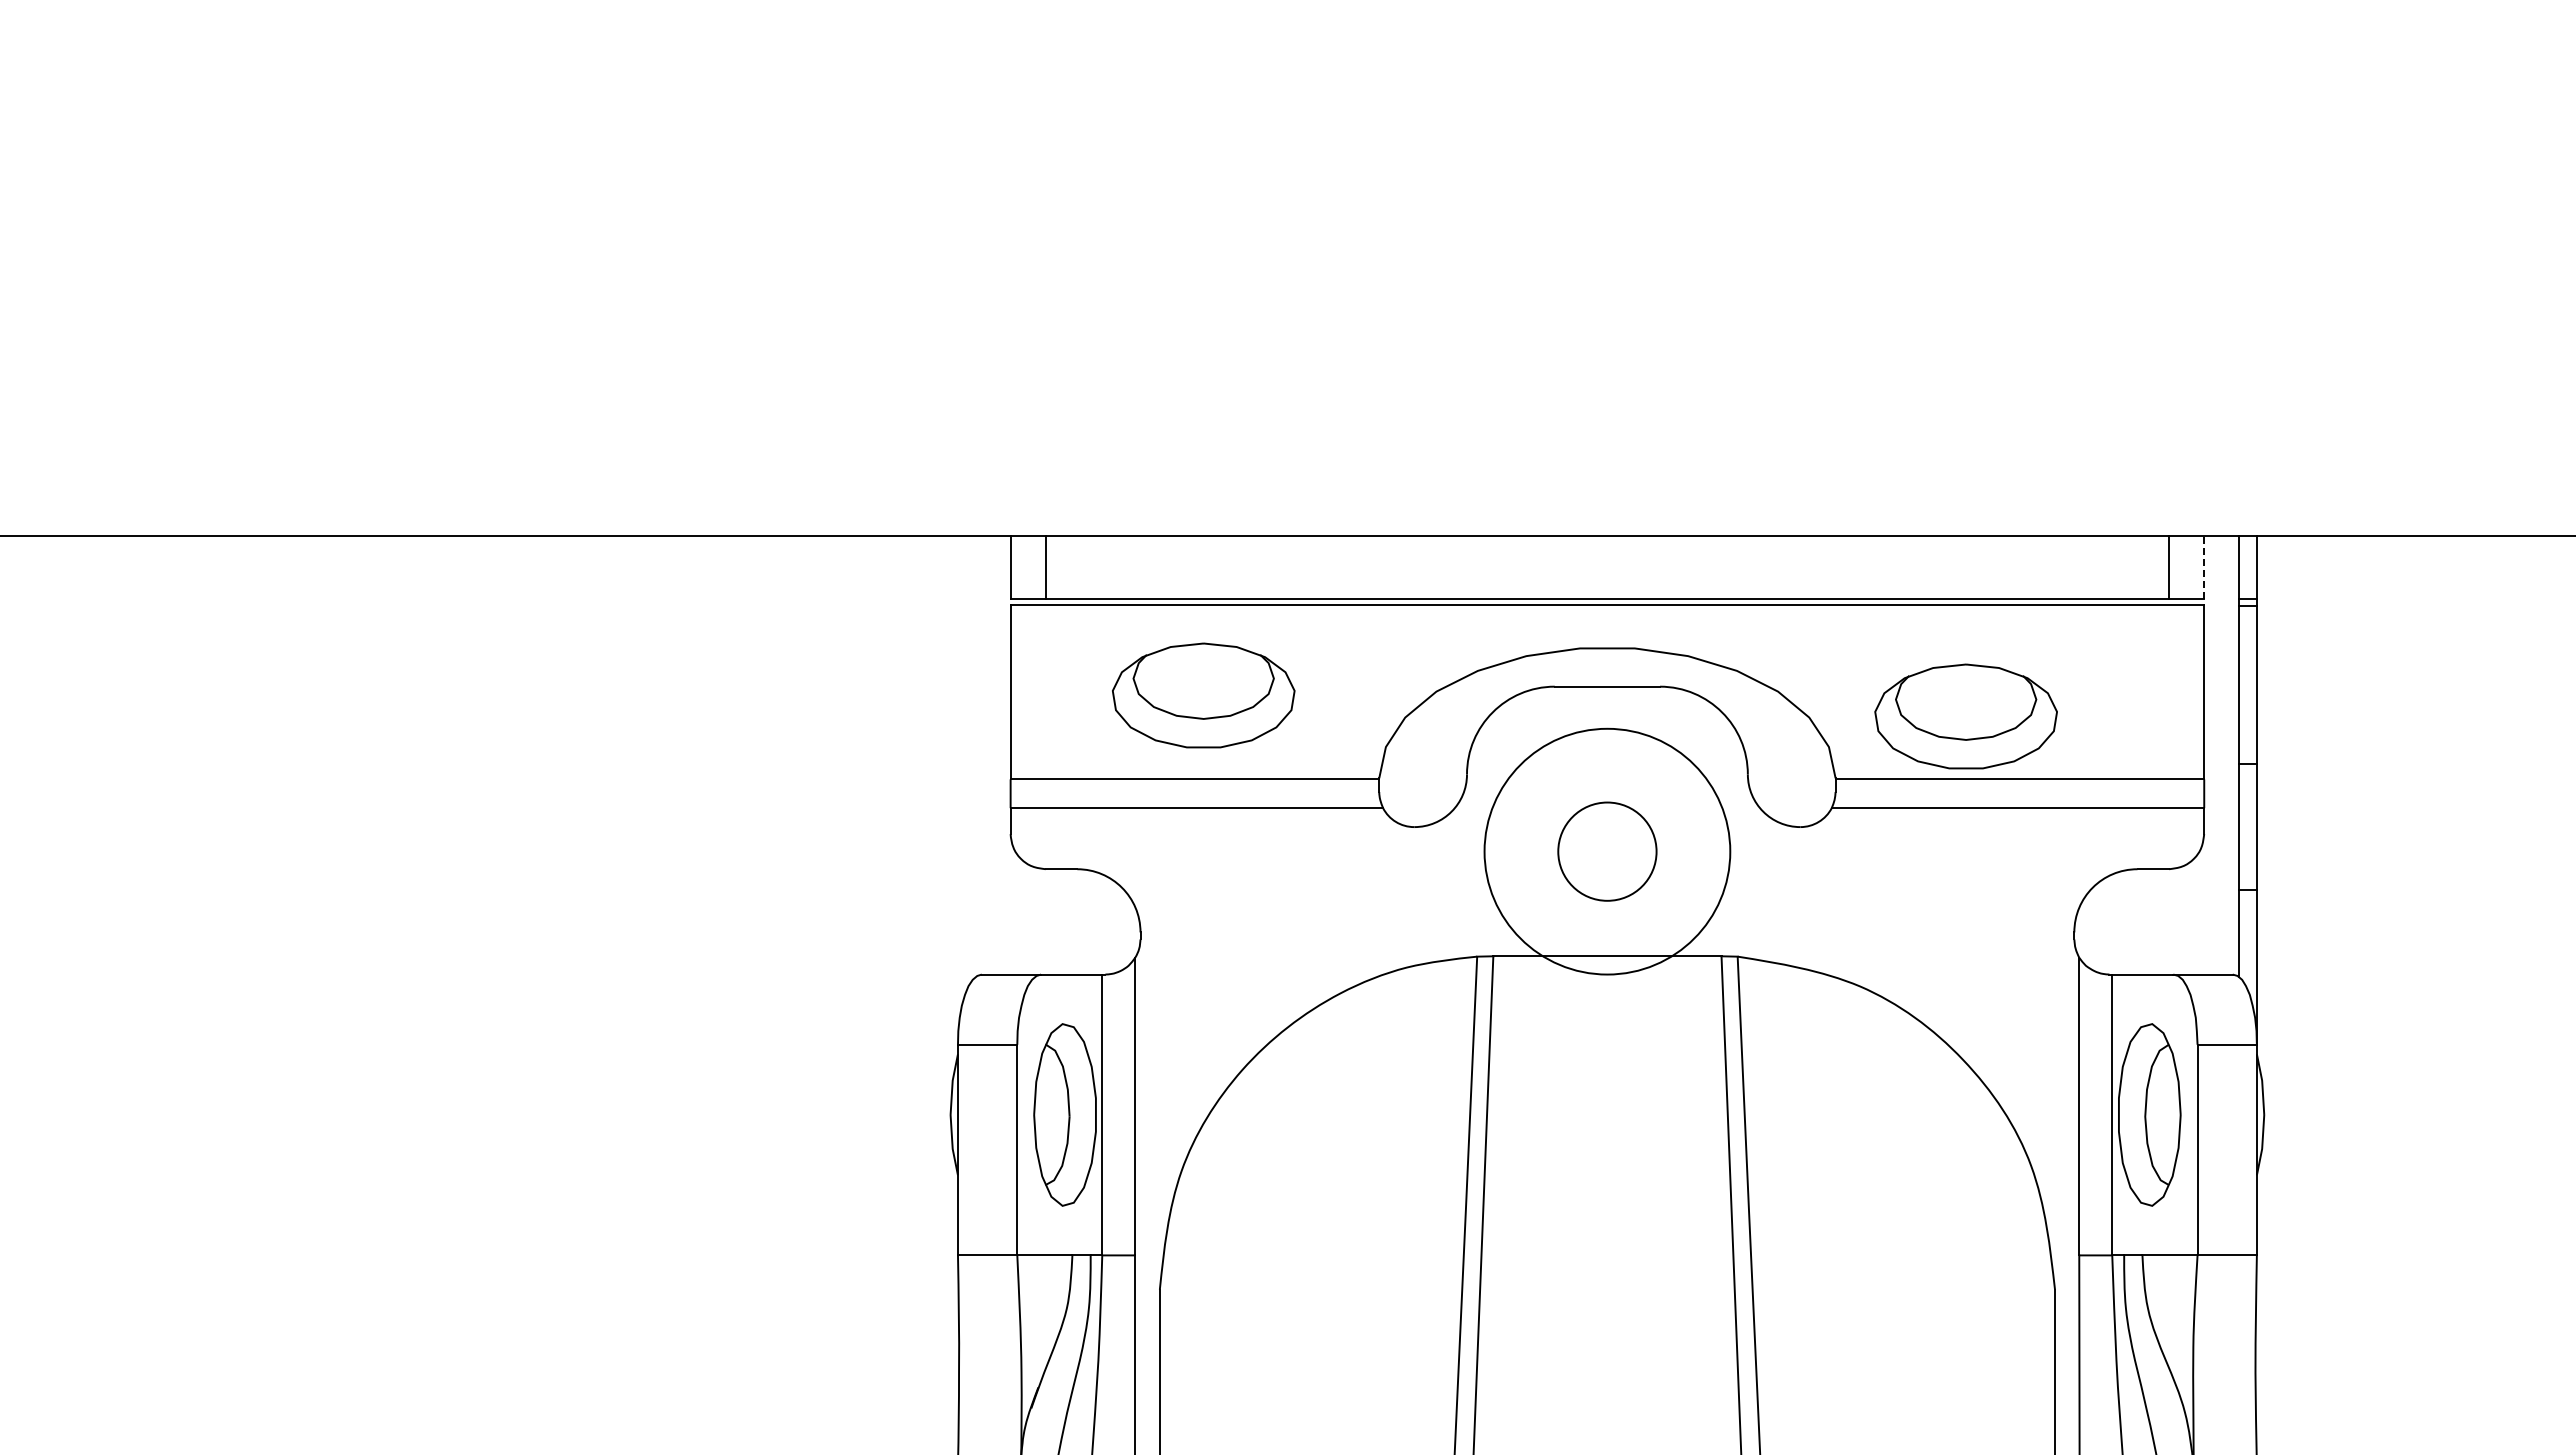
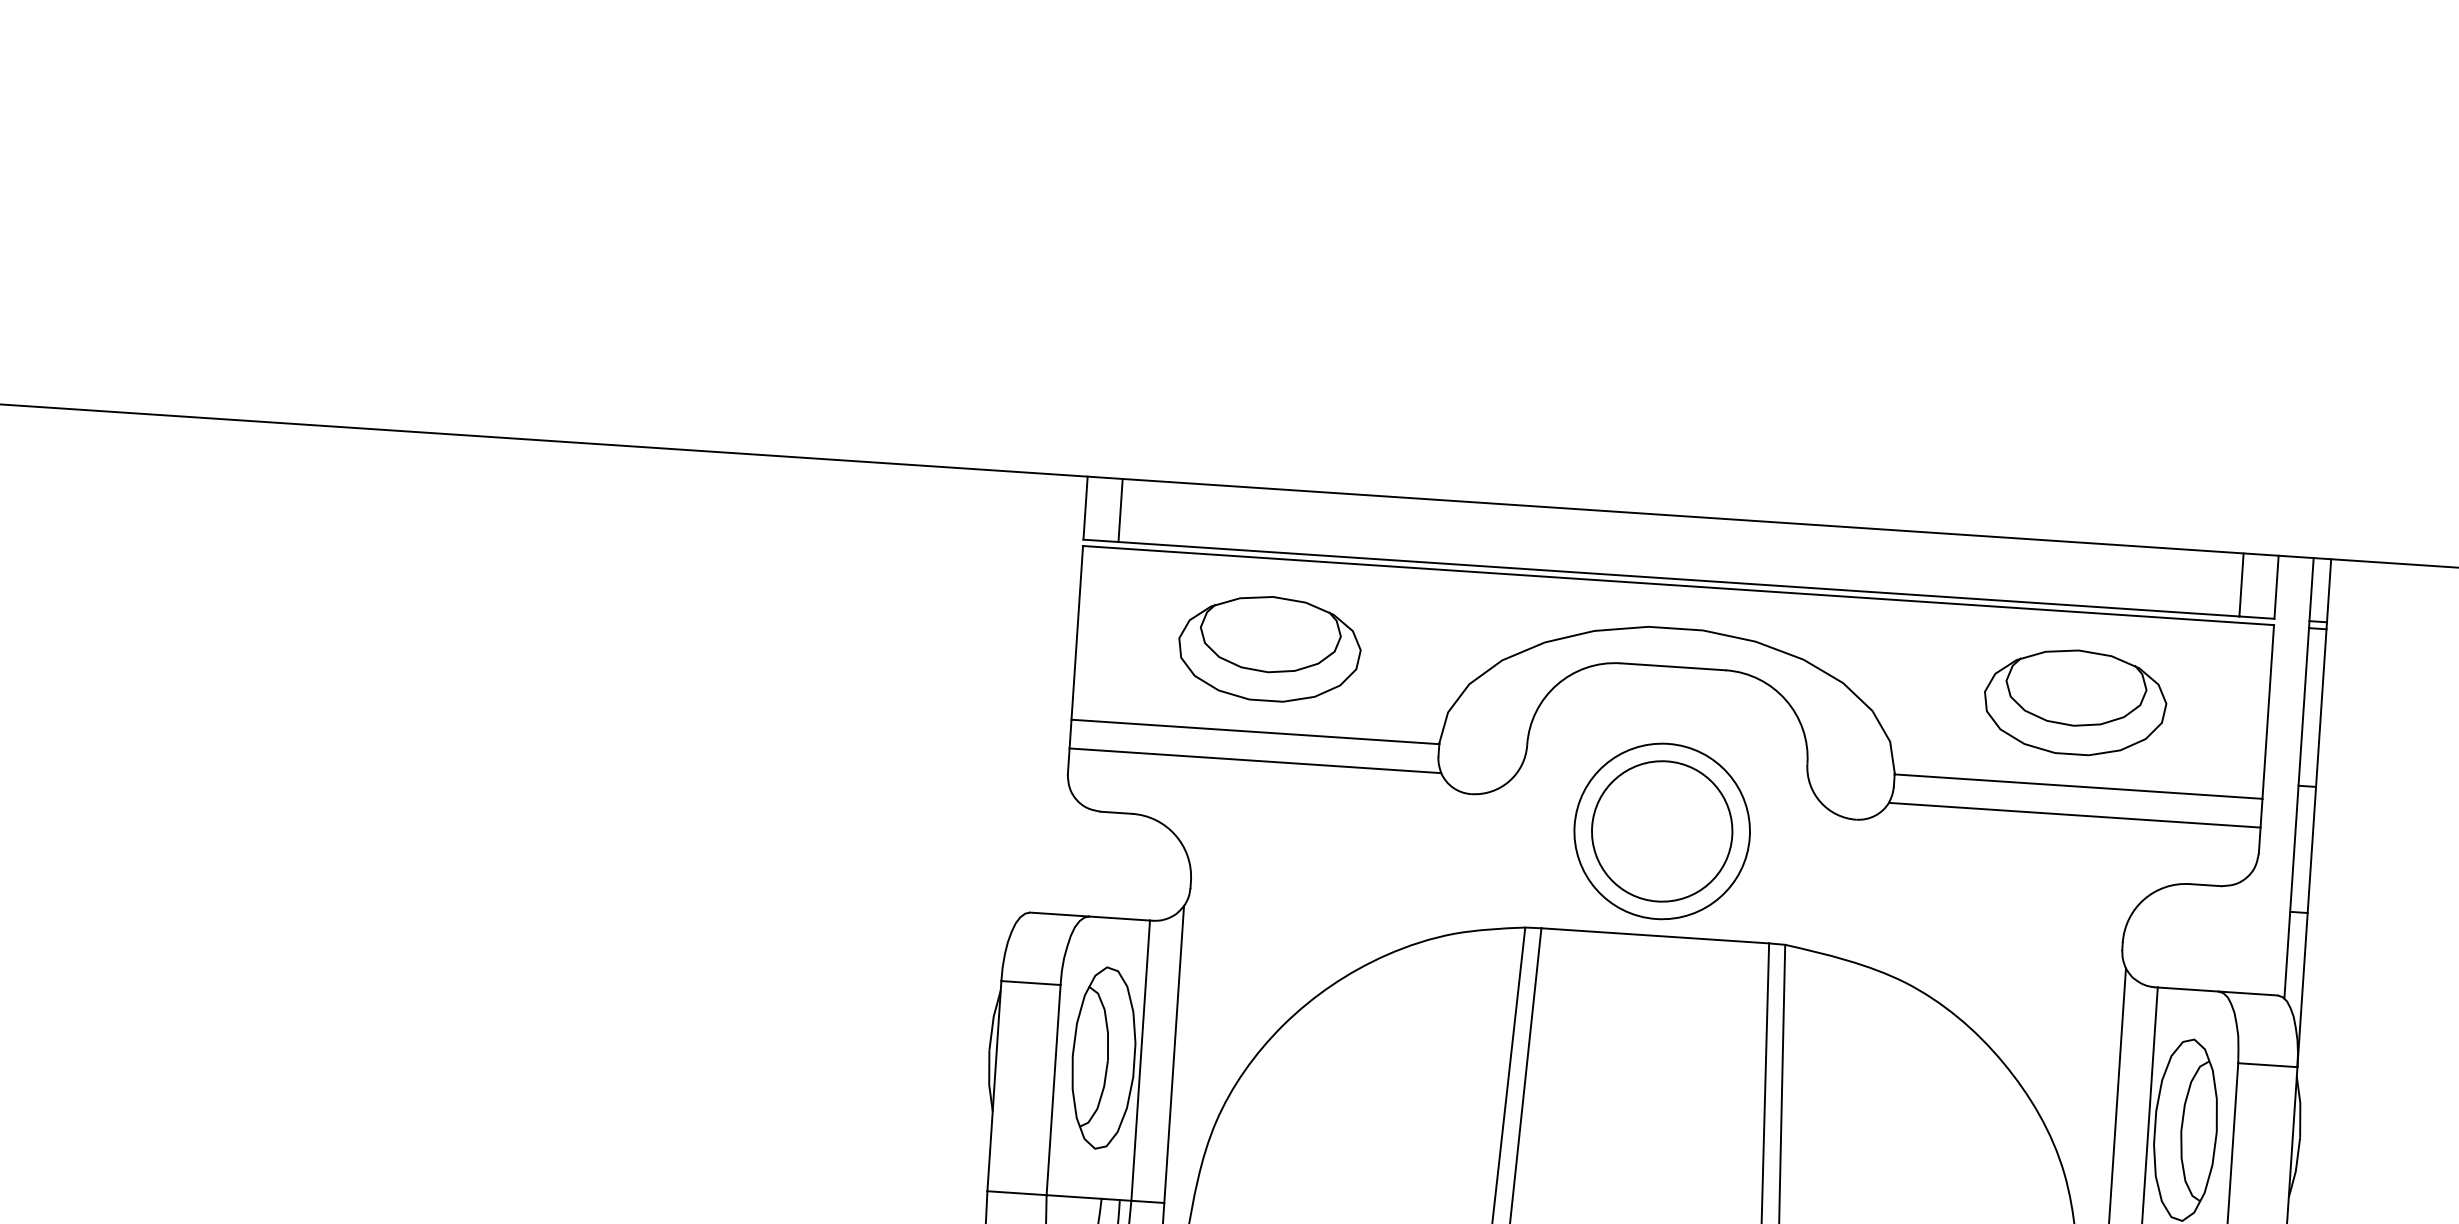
line: (2204, 567) -> (2276, 587), dashed -> solid
part: (1965, 716) -> (2074, 702), moved
circle: (1607, 851) -> (1662, 831), size x0.71
circle: (1607, 851) -> (1662, 831), size x1.43

